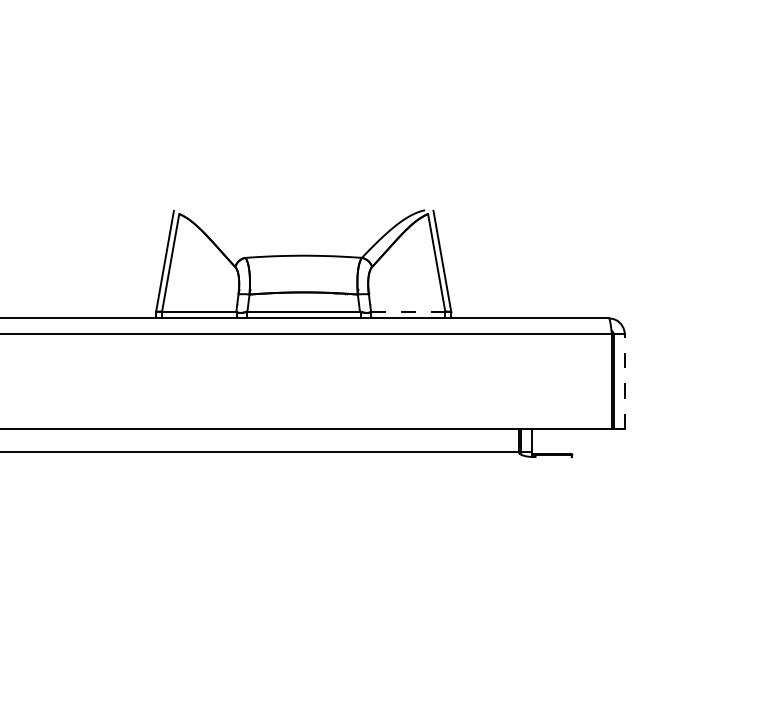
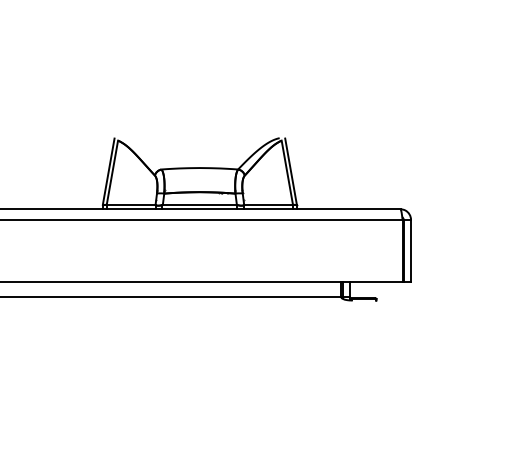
line: (409, 311) -> (269, 204), dashed -> solid
line: (625, 381) -> (411, 250), dashed -> solid

